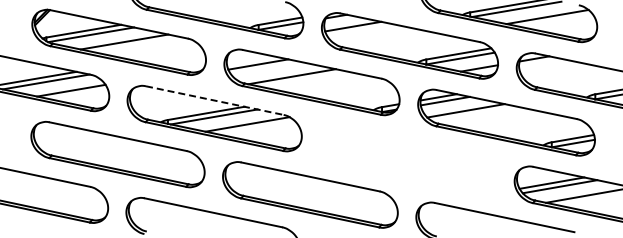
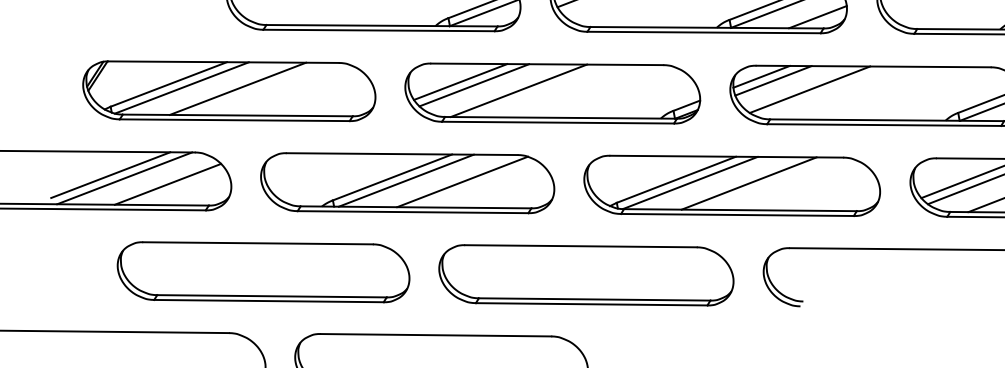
line: (265, 68) -> (473, 86), added
line: (215, 100) -> (403, 153), dashed -> solid
part: (407, 158) -> (731, 185), added

